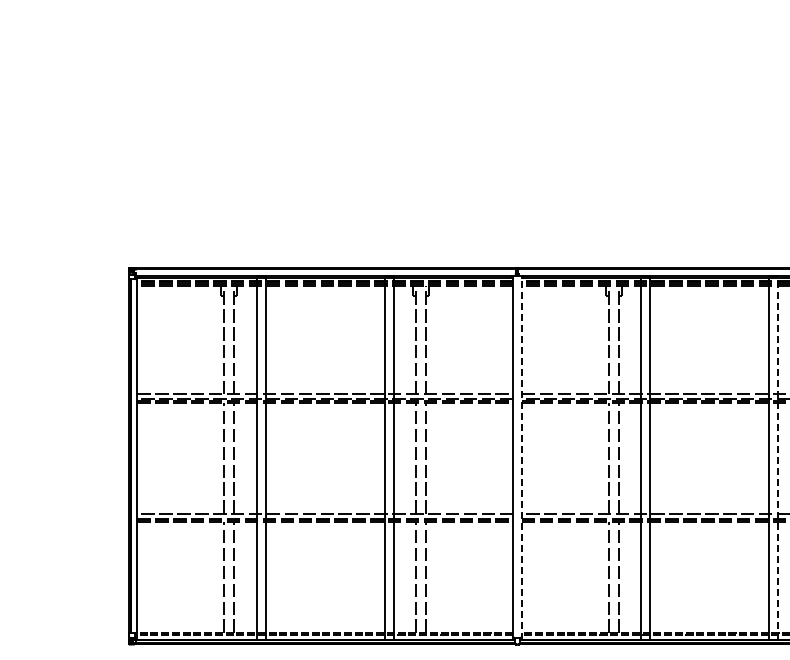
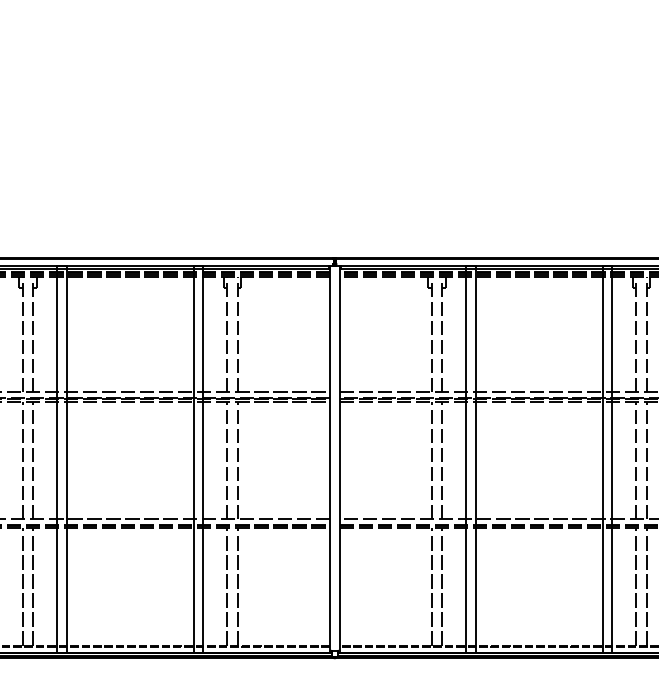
line: (521, 457) -> (339, 459), dashed -> solid
line: (778, 457) -> (612, 459), dashed -> solid

